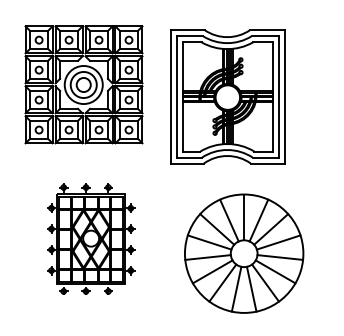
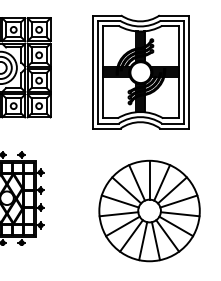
part: (227, 96) -> (140, 71), moved
part: (244, 253) -> (149, 210), moved

